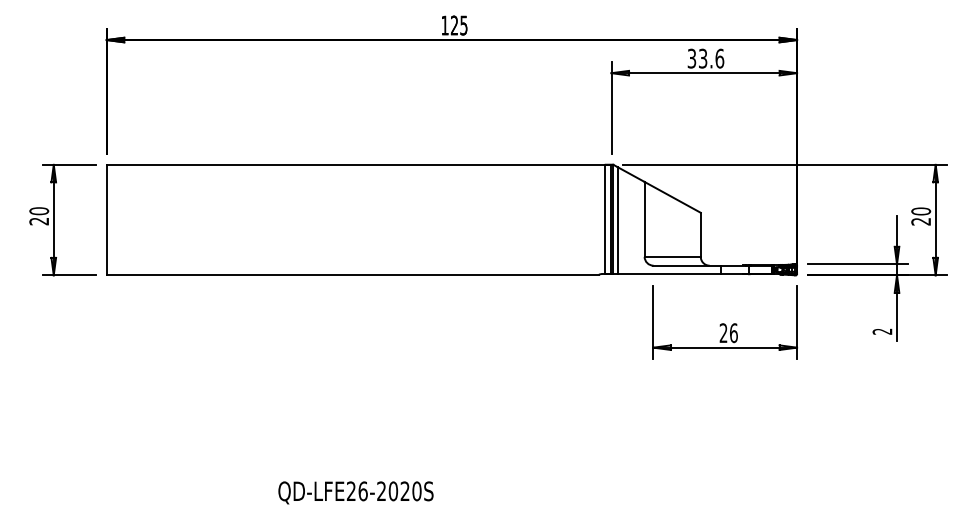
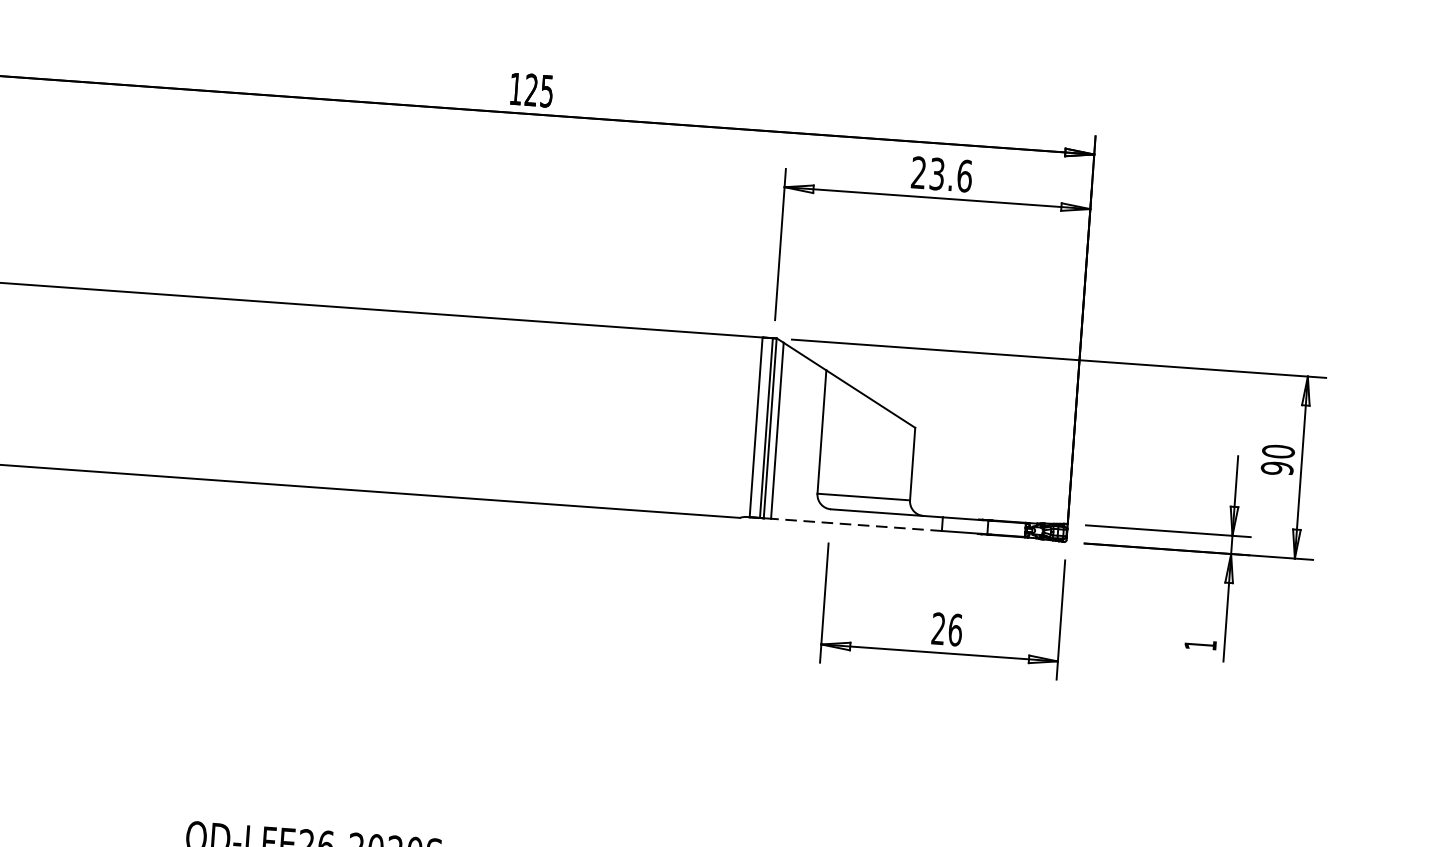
text: (691, 58) -> (918, 172), 33.6 -> 23.6
text: (921, 221) -> (1277, 468), 20 -> 90
line: (669, 273) -> (856, 524), solid -> dashed
text: (882, 331) -> (1200, 644), 2 -> 1

